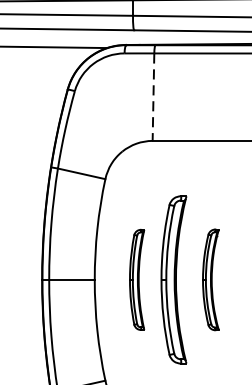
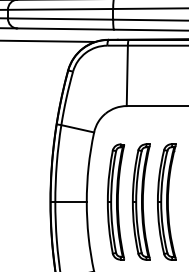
line: (153, 98) -> (127, 76), dashed -> solid
part: (136, 279) -> (115, 201), size x1.67
part: (210, 279) -> (166, 201), size x1.67

